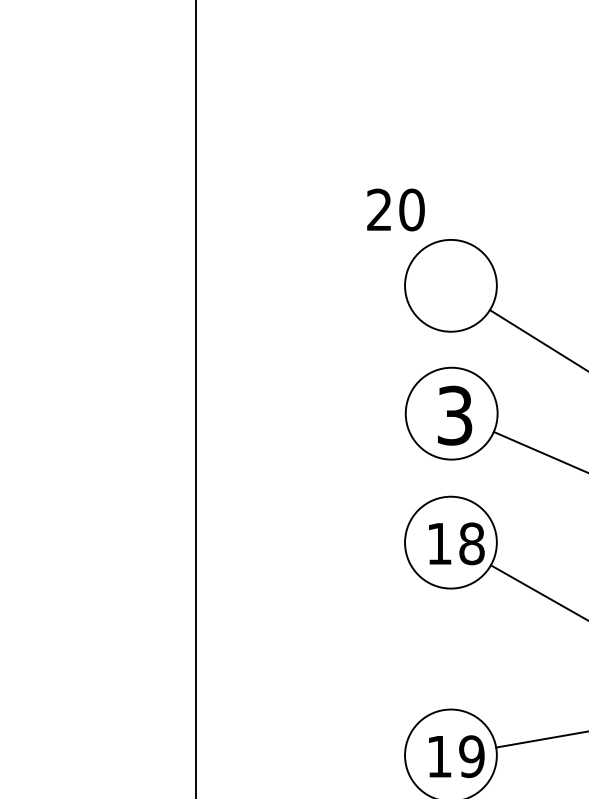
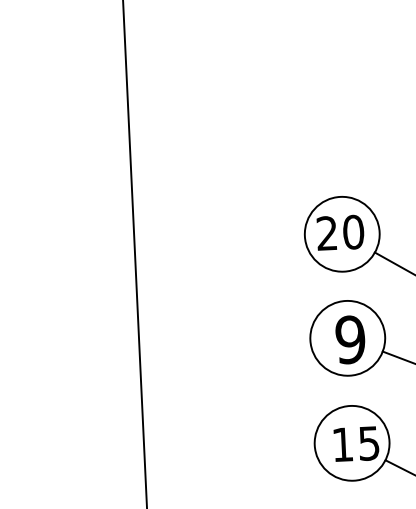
text: (395, 209) -> (340, 232), moved
text: (454, 415) -> (350, 339), 3 -> 9
text: (471, 543) -> (368, 443), 18 -> 15

